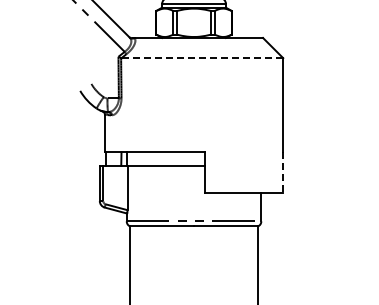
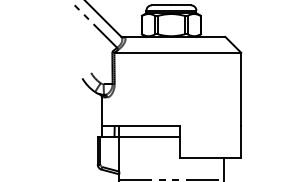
line: (202, 58) -> (178, 53), dashed -> solid
line: (282, 173) -> (240, 142), dashed -> solid

